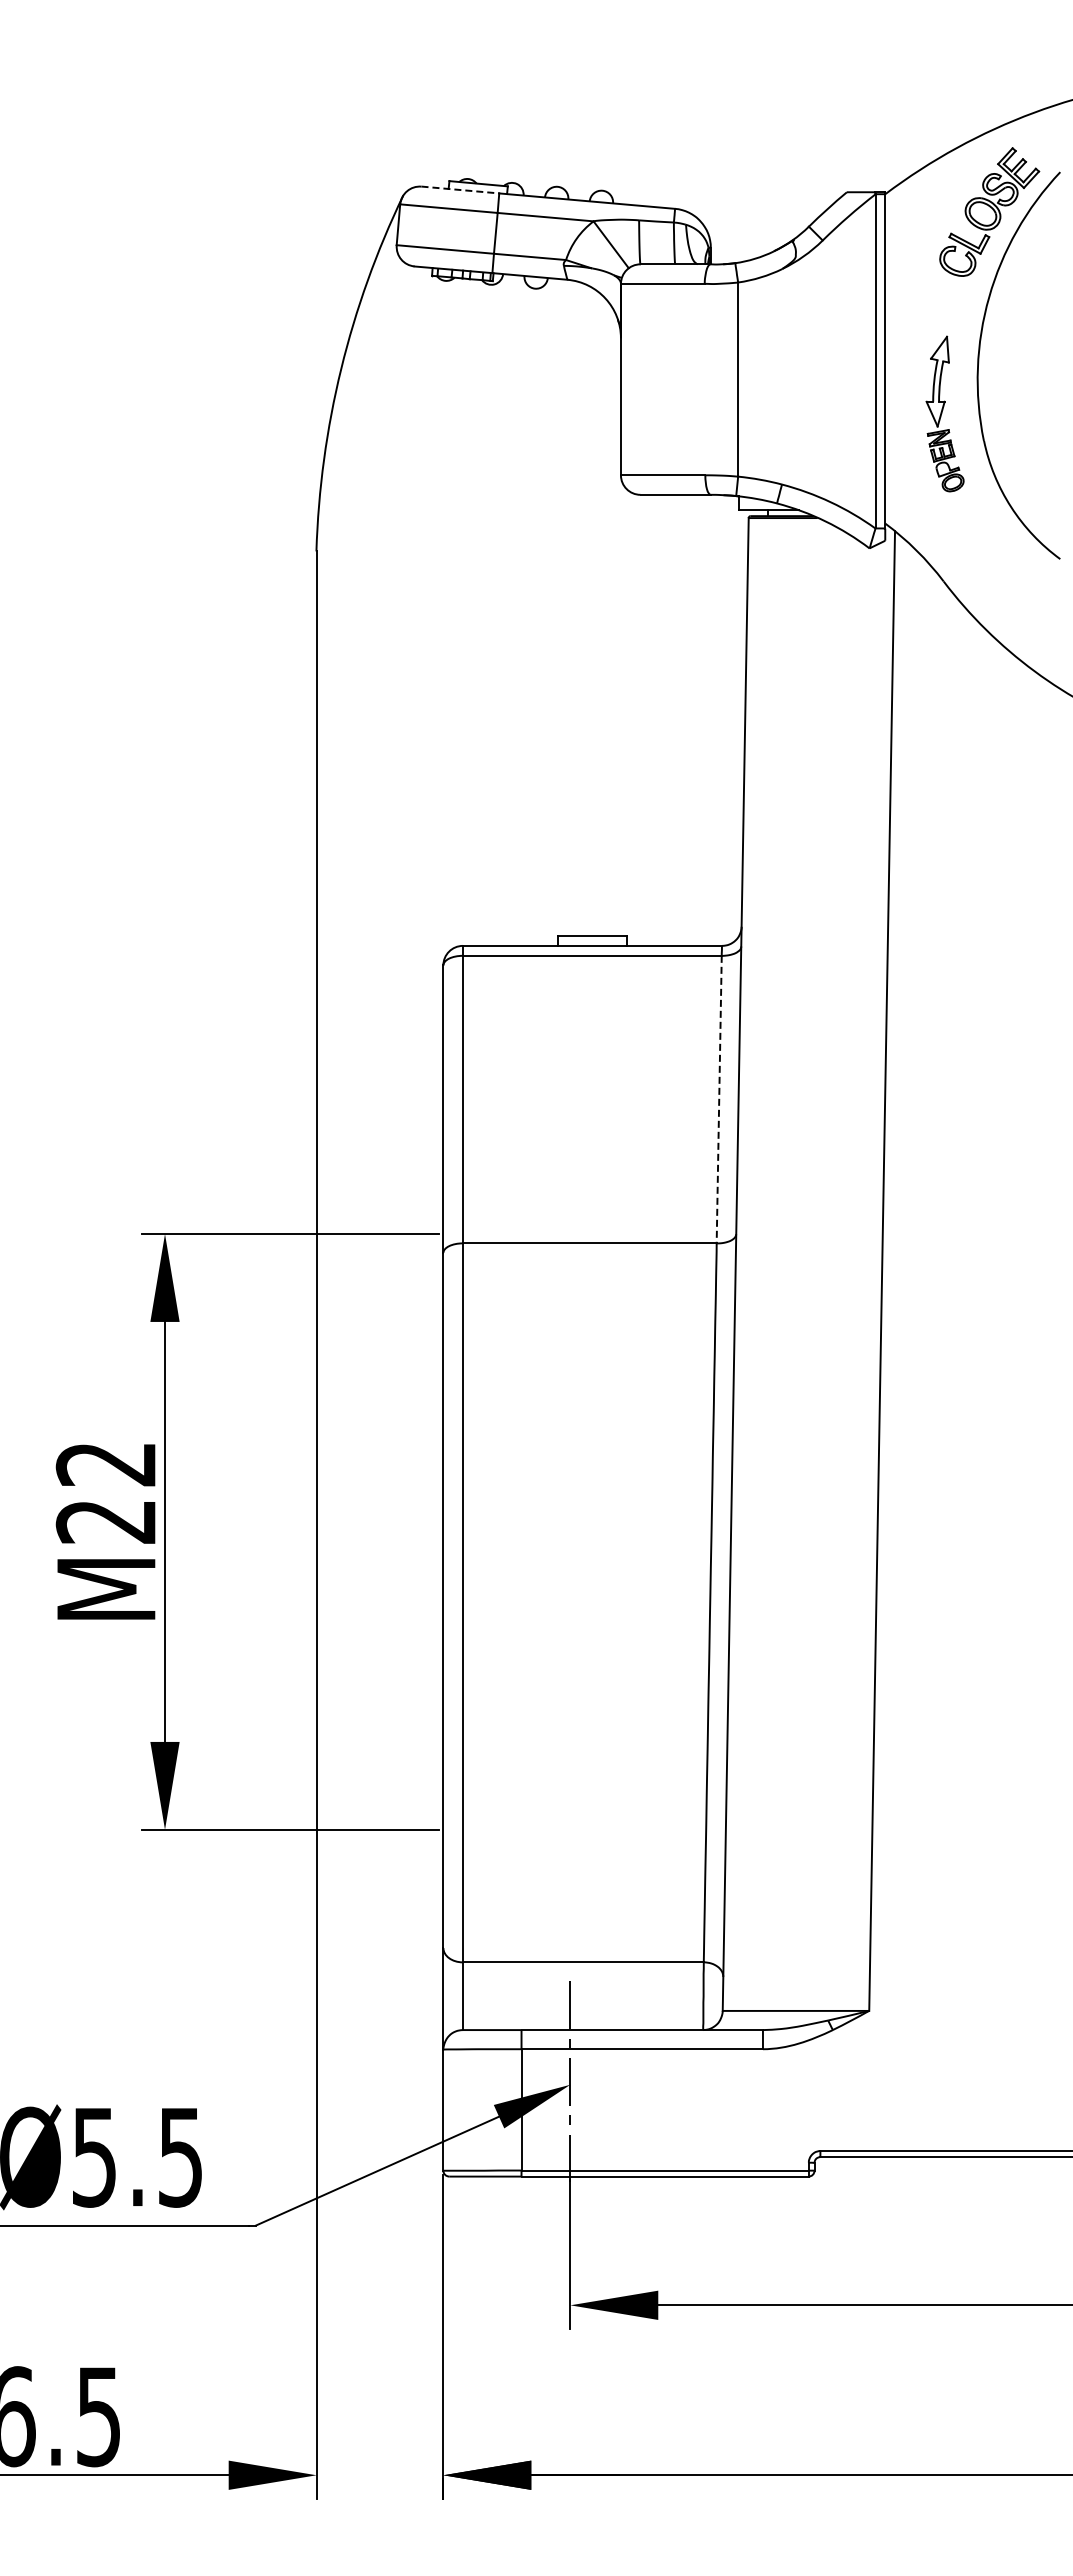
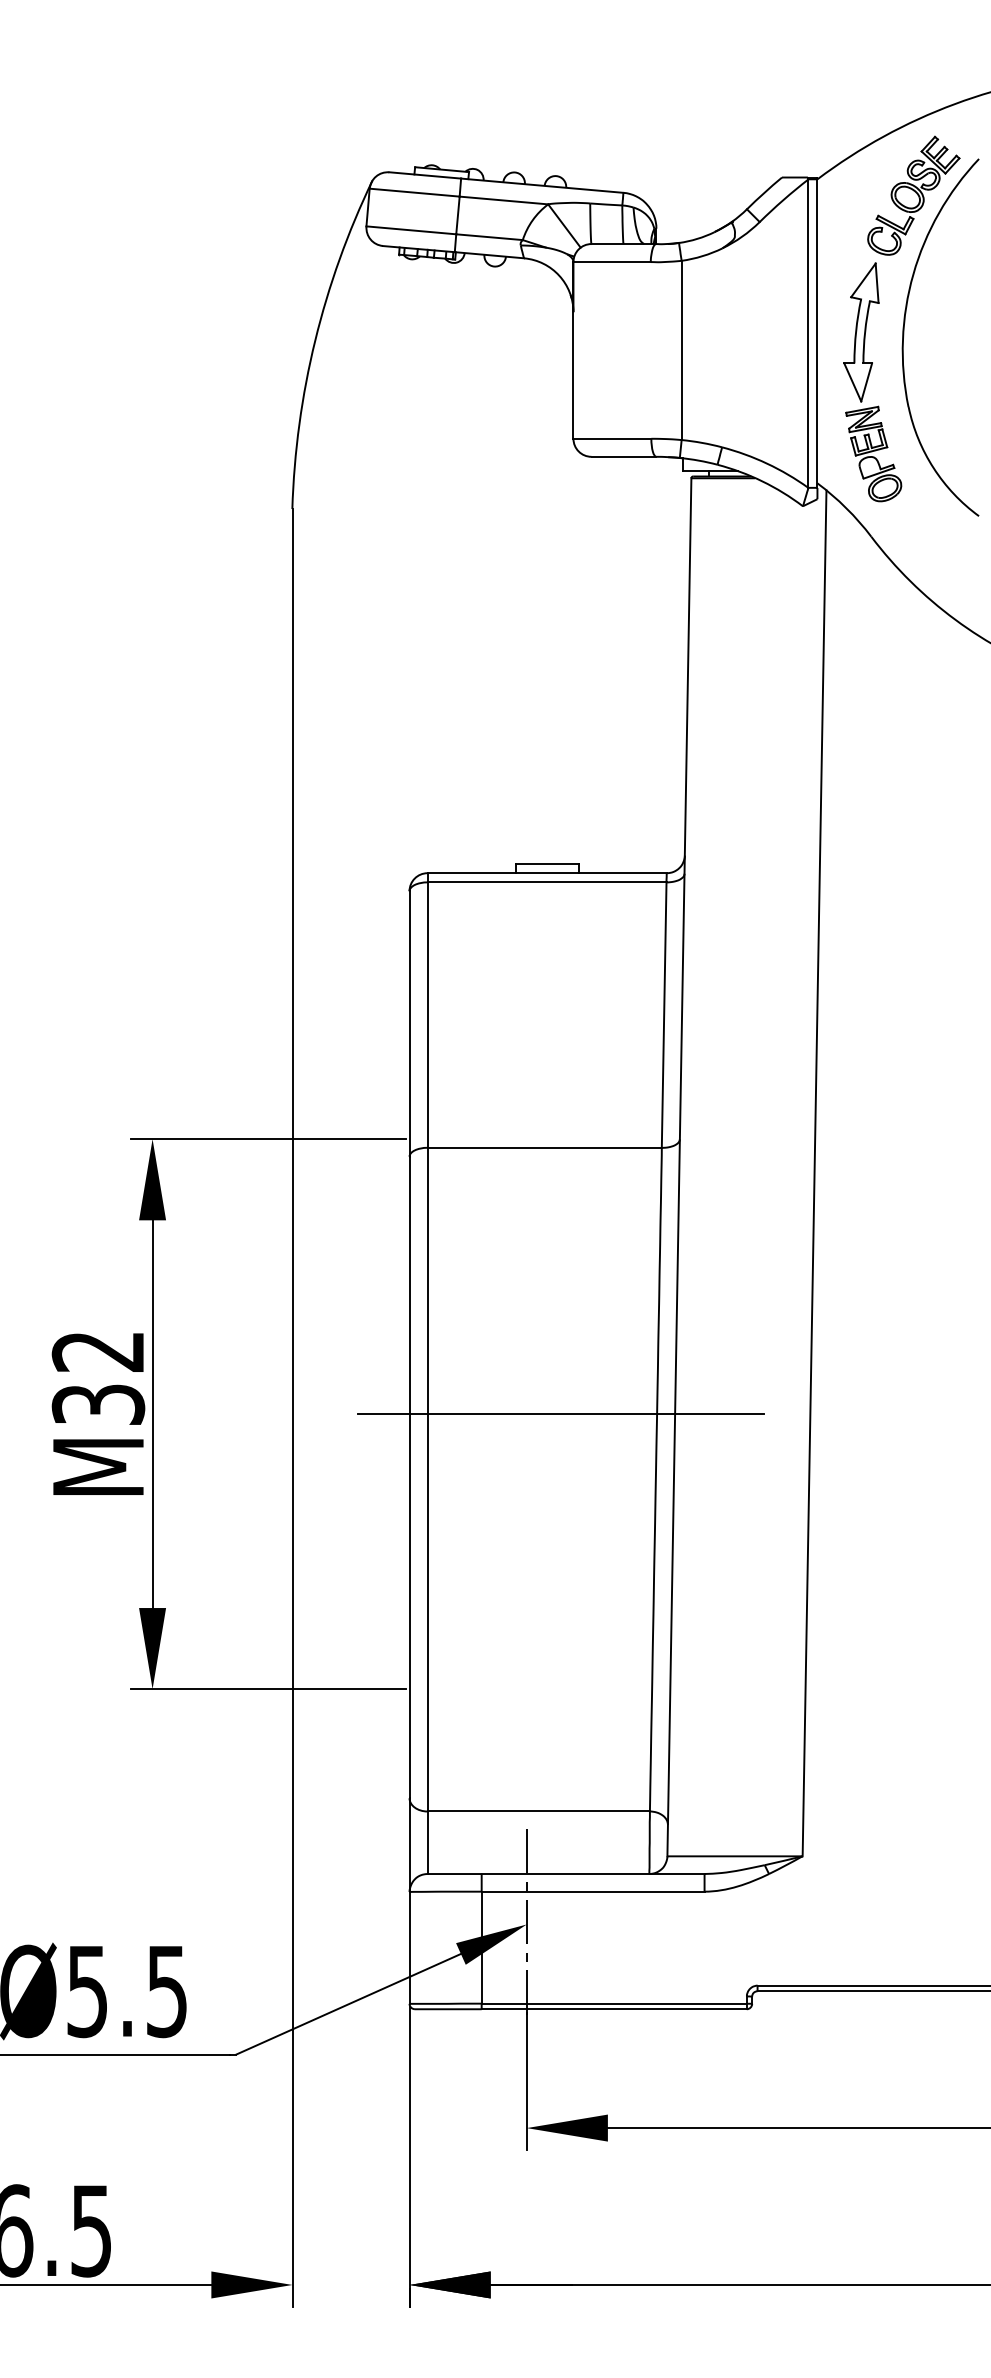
line: (460, 190) -> (425, 175), dashed -> solid
part: (944, 413) -> (872, 381), size x1.67
line: (719, 1099) -> (664, 1014), dashed -> solid
text: (106, 1521) -> (98, 1404), M22 -> M32
line: (607, 1531) -> (561, 1413), added

